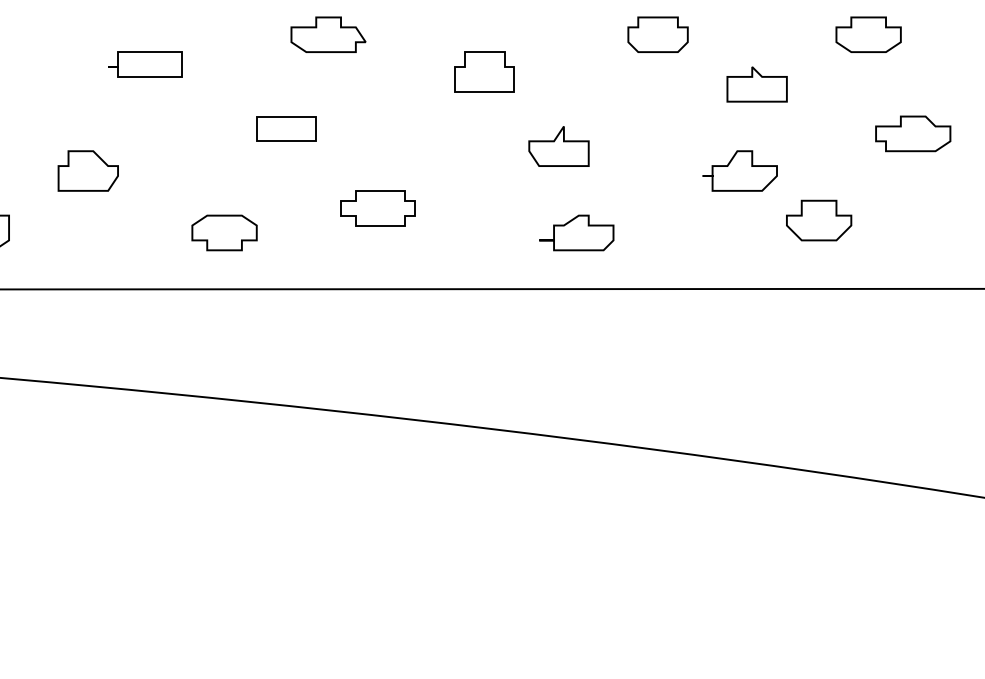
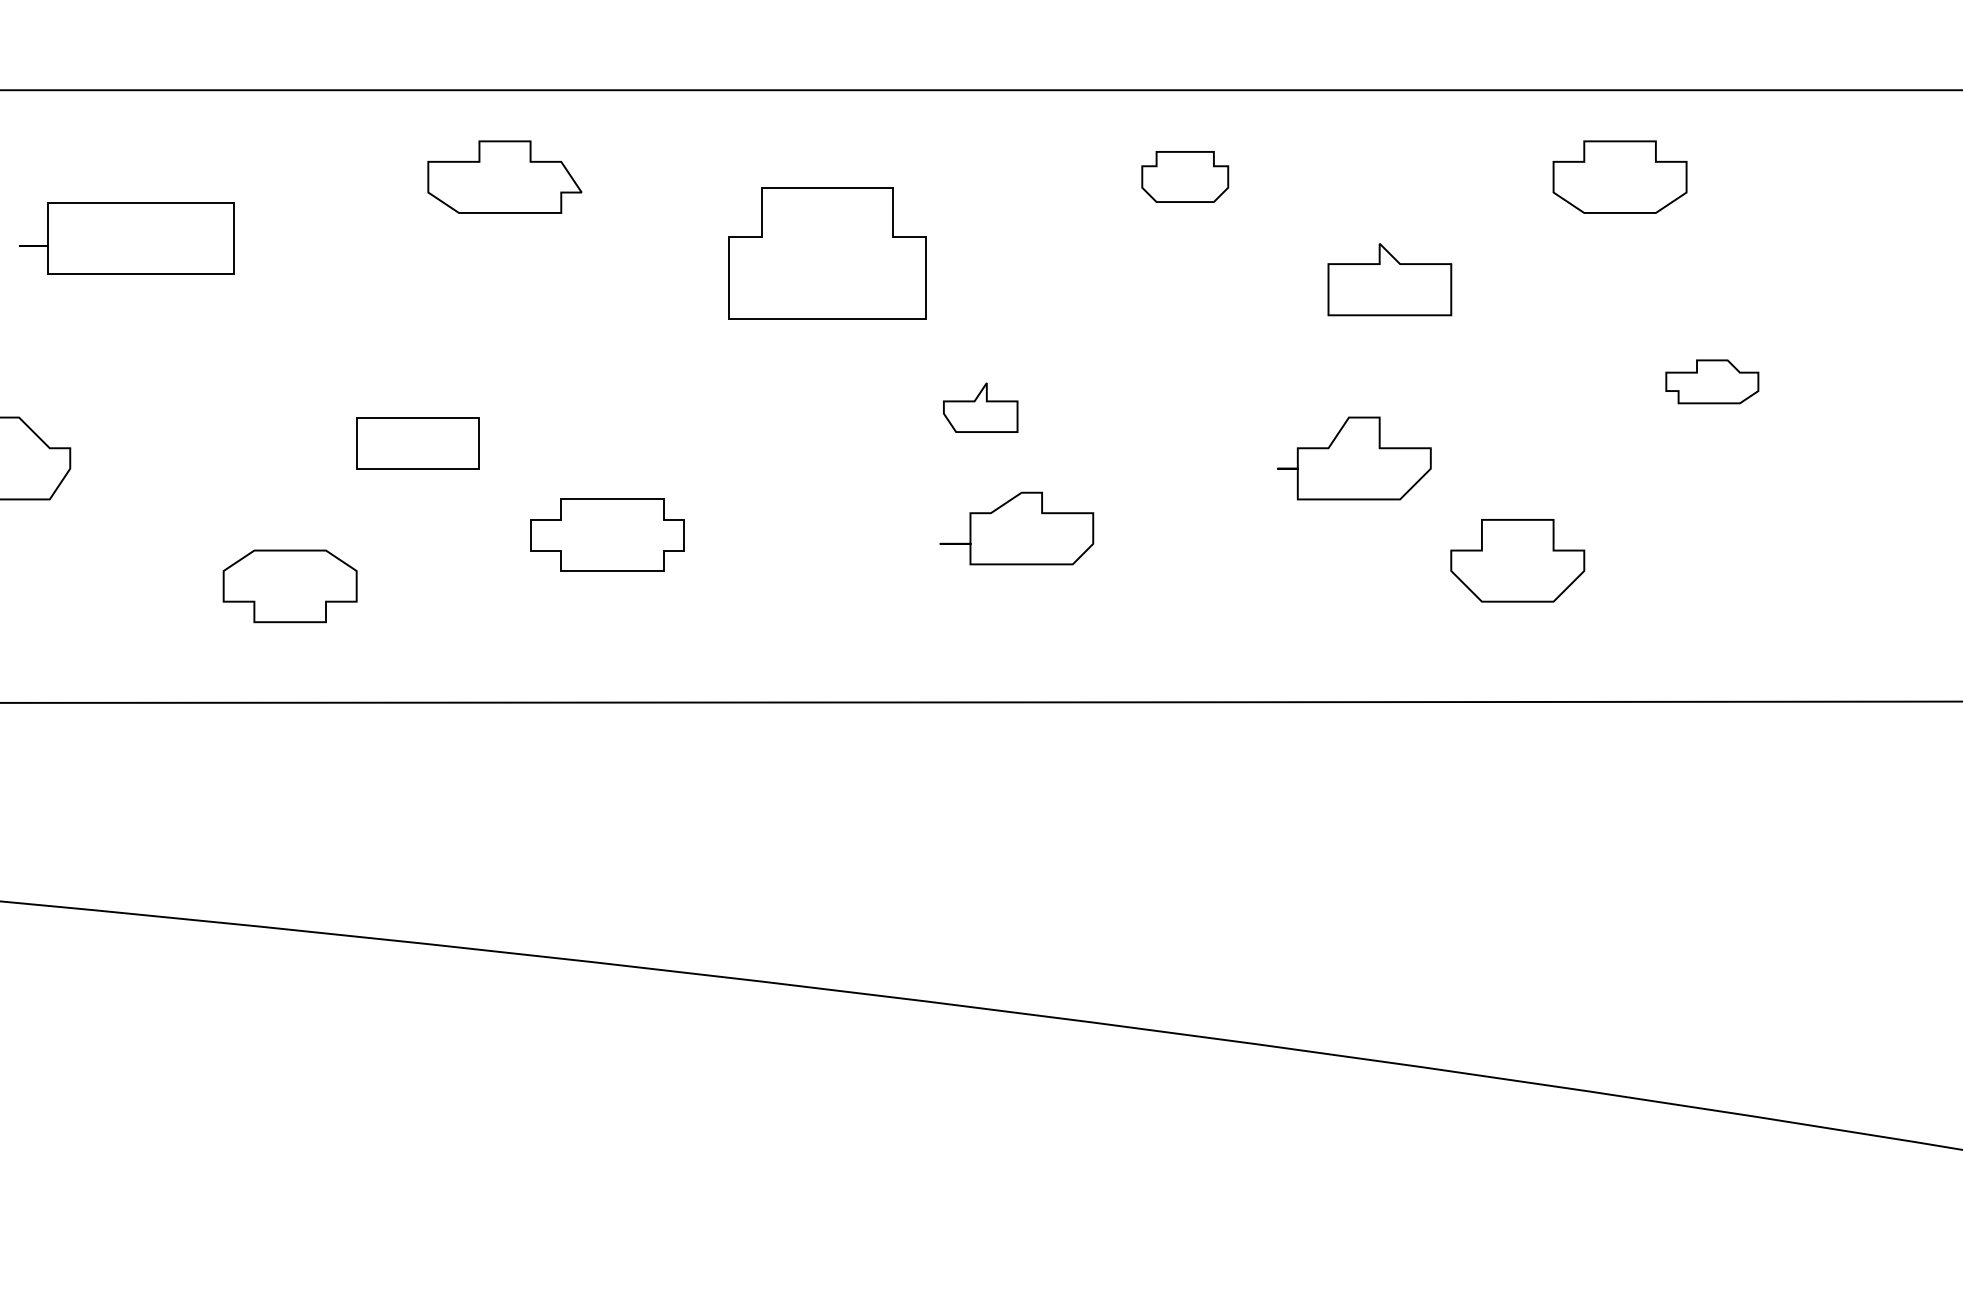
part: (657, 34) -> (1184, 176), size x0.7
part: (145, 64) -> (126, 238), size x1.4
part: (484, 71) -> (826, 252), size x1.6
part: (286, 128) -> (418, 442), moved
part: (913, 133) -> (1712, 380), size x0.6
part: (558, 146) -> (979, 407), size x0.6
part: (576, 232) -> (1016, 527), moved

